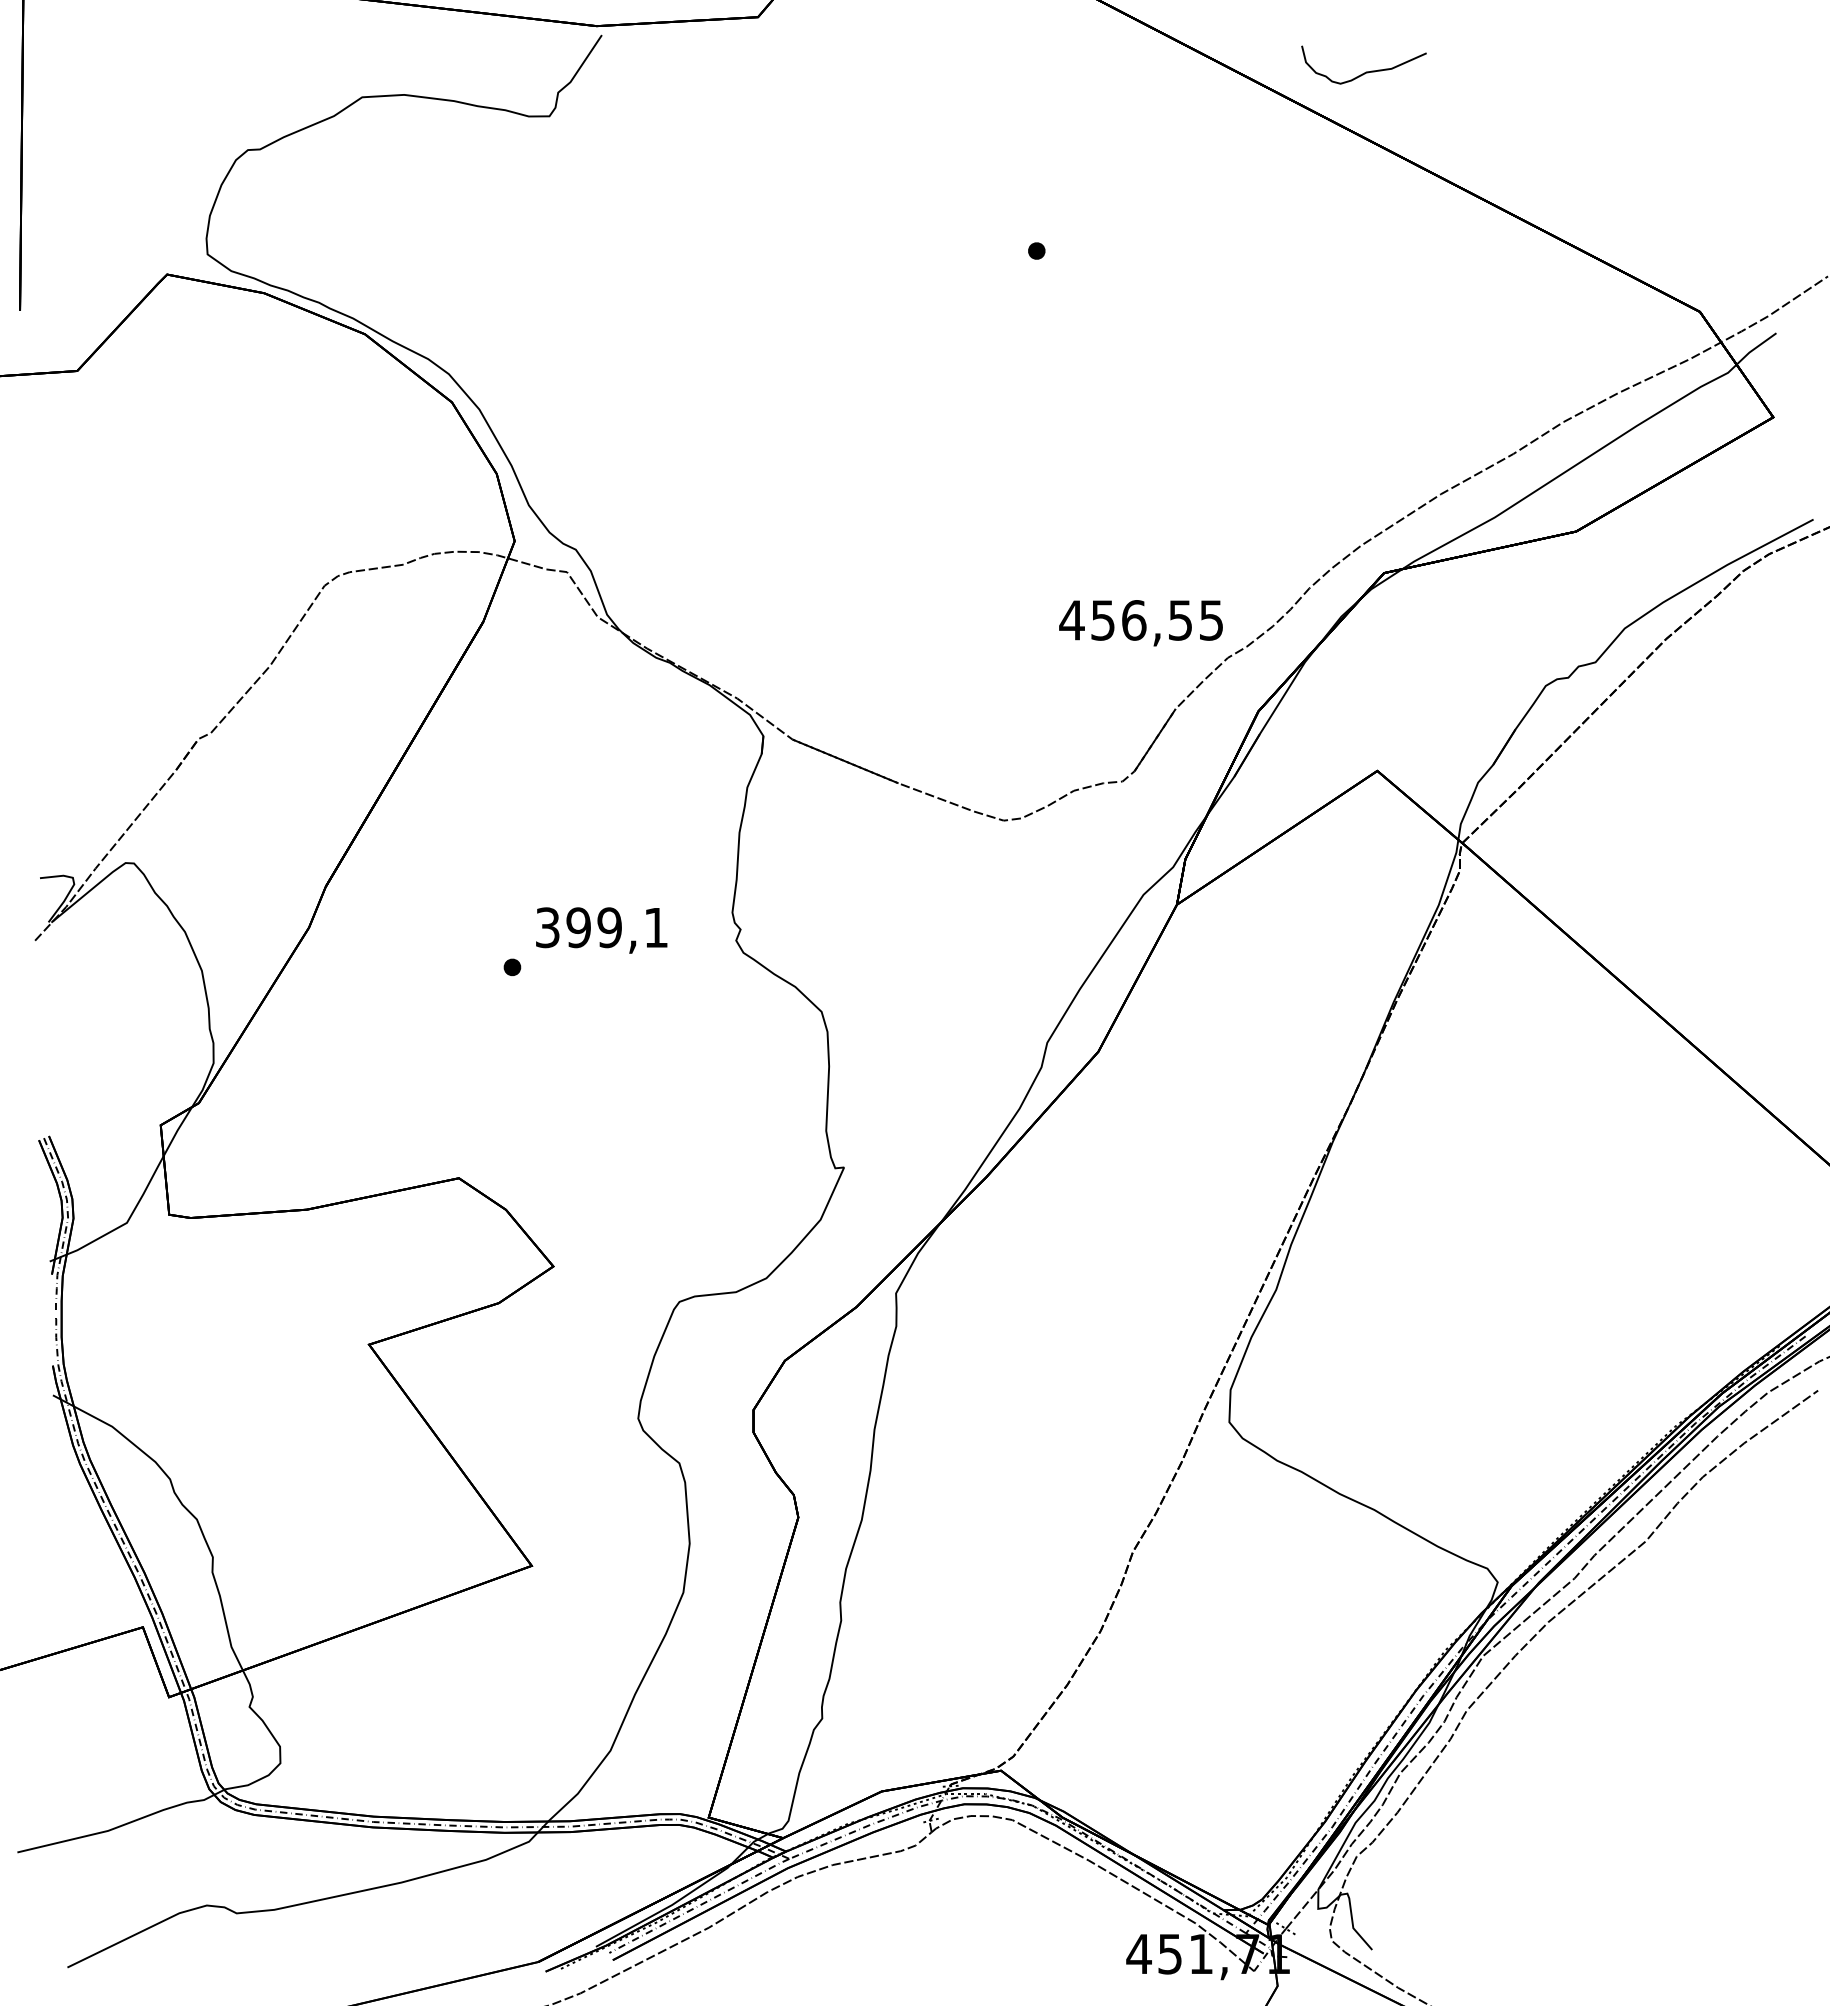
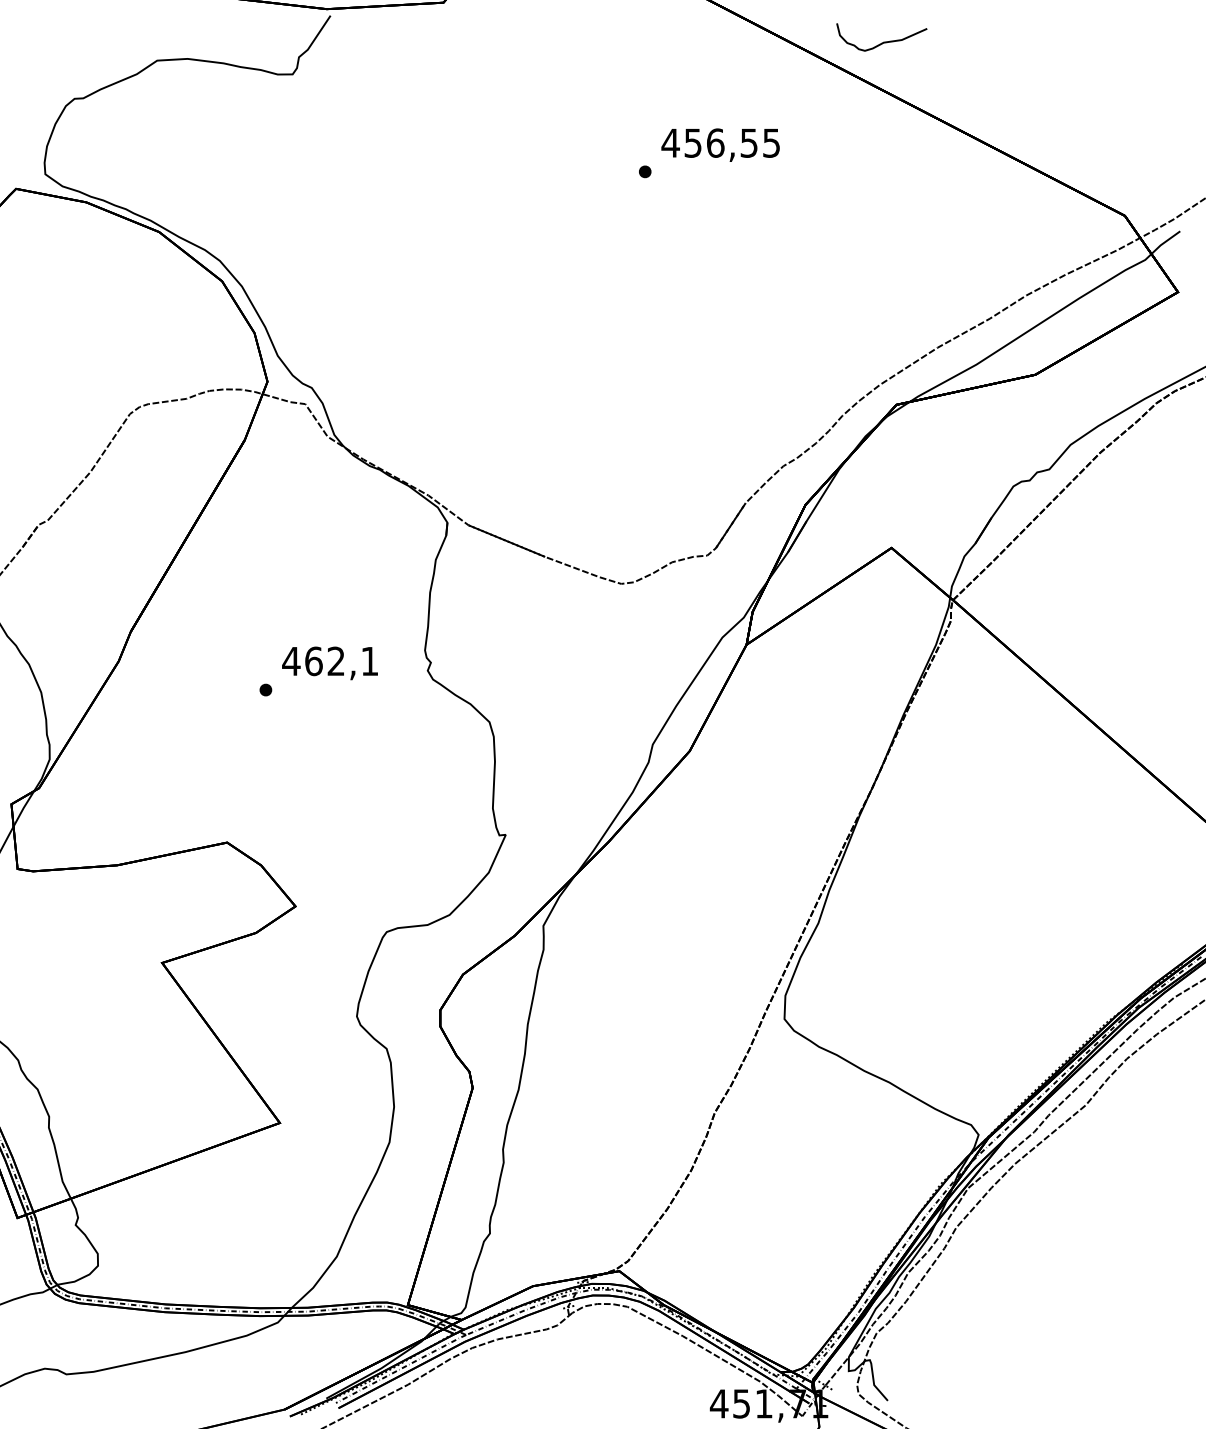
text: (1140, 623) -> (720, 145), moved
text: (577, 927) -> (312, 661), 399,1 -> 462,1

